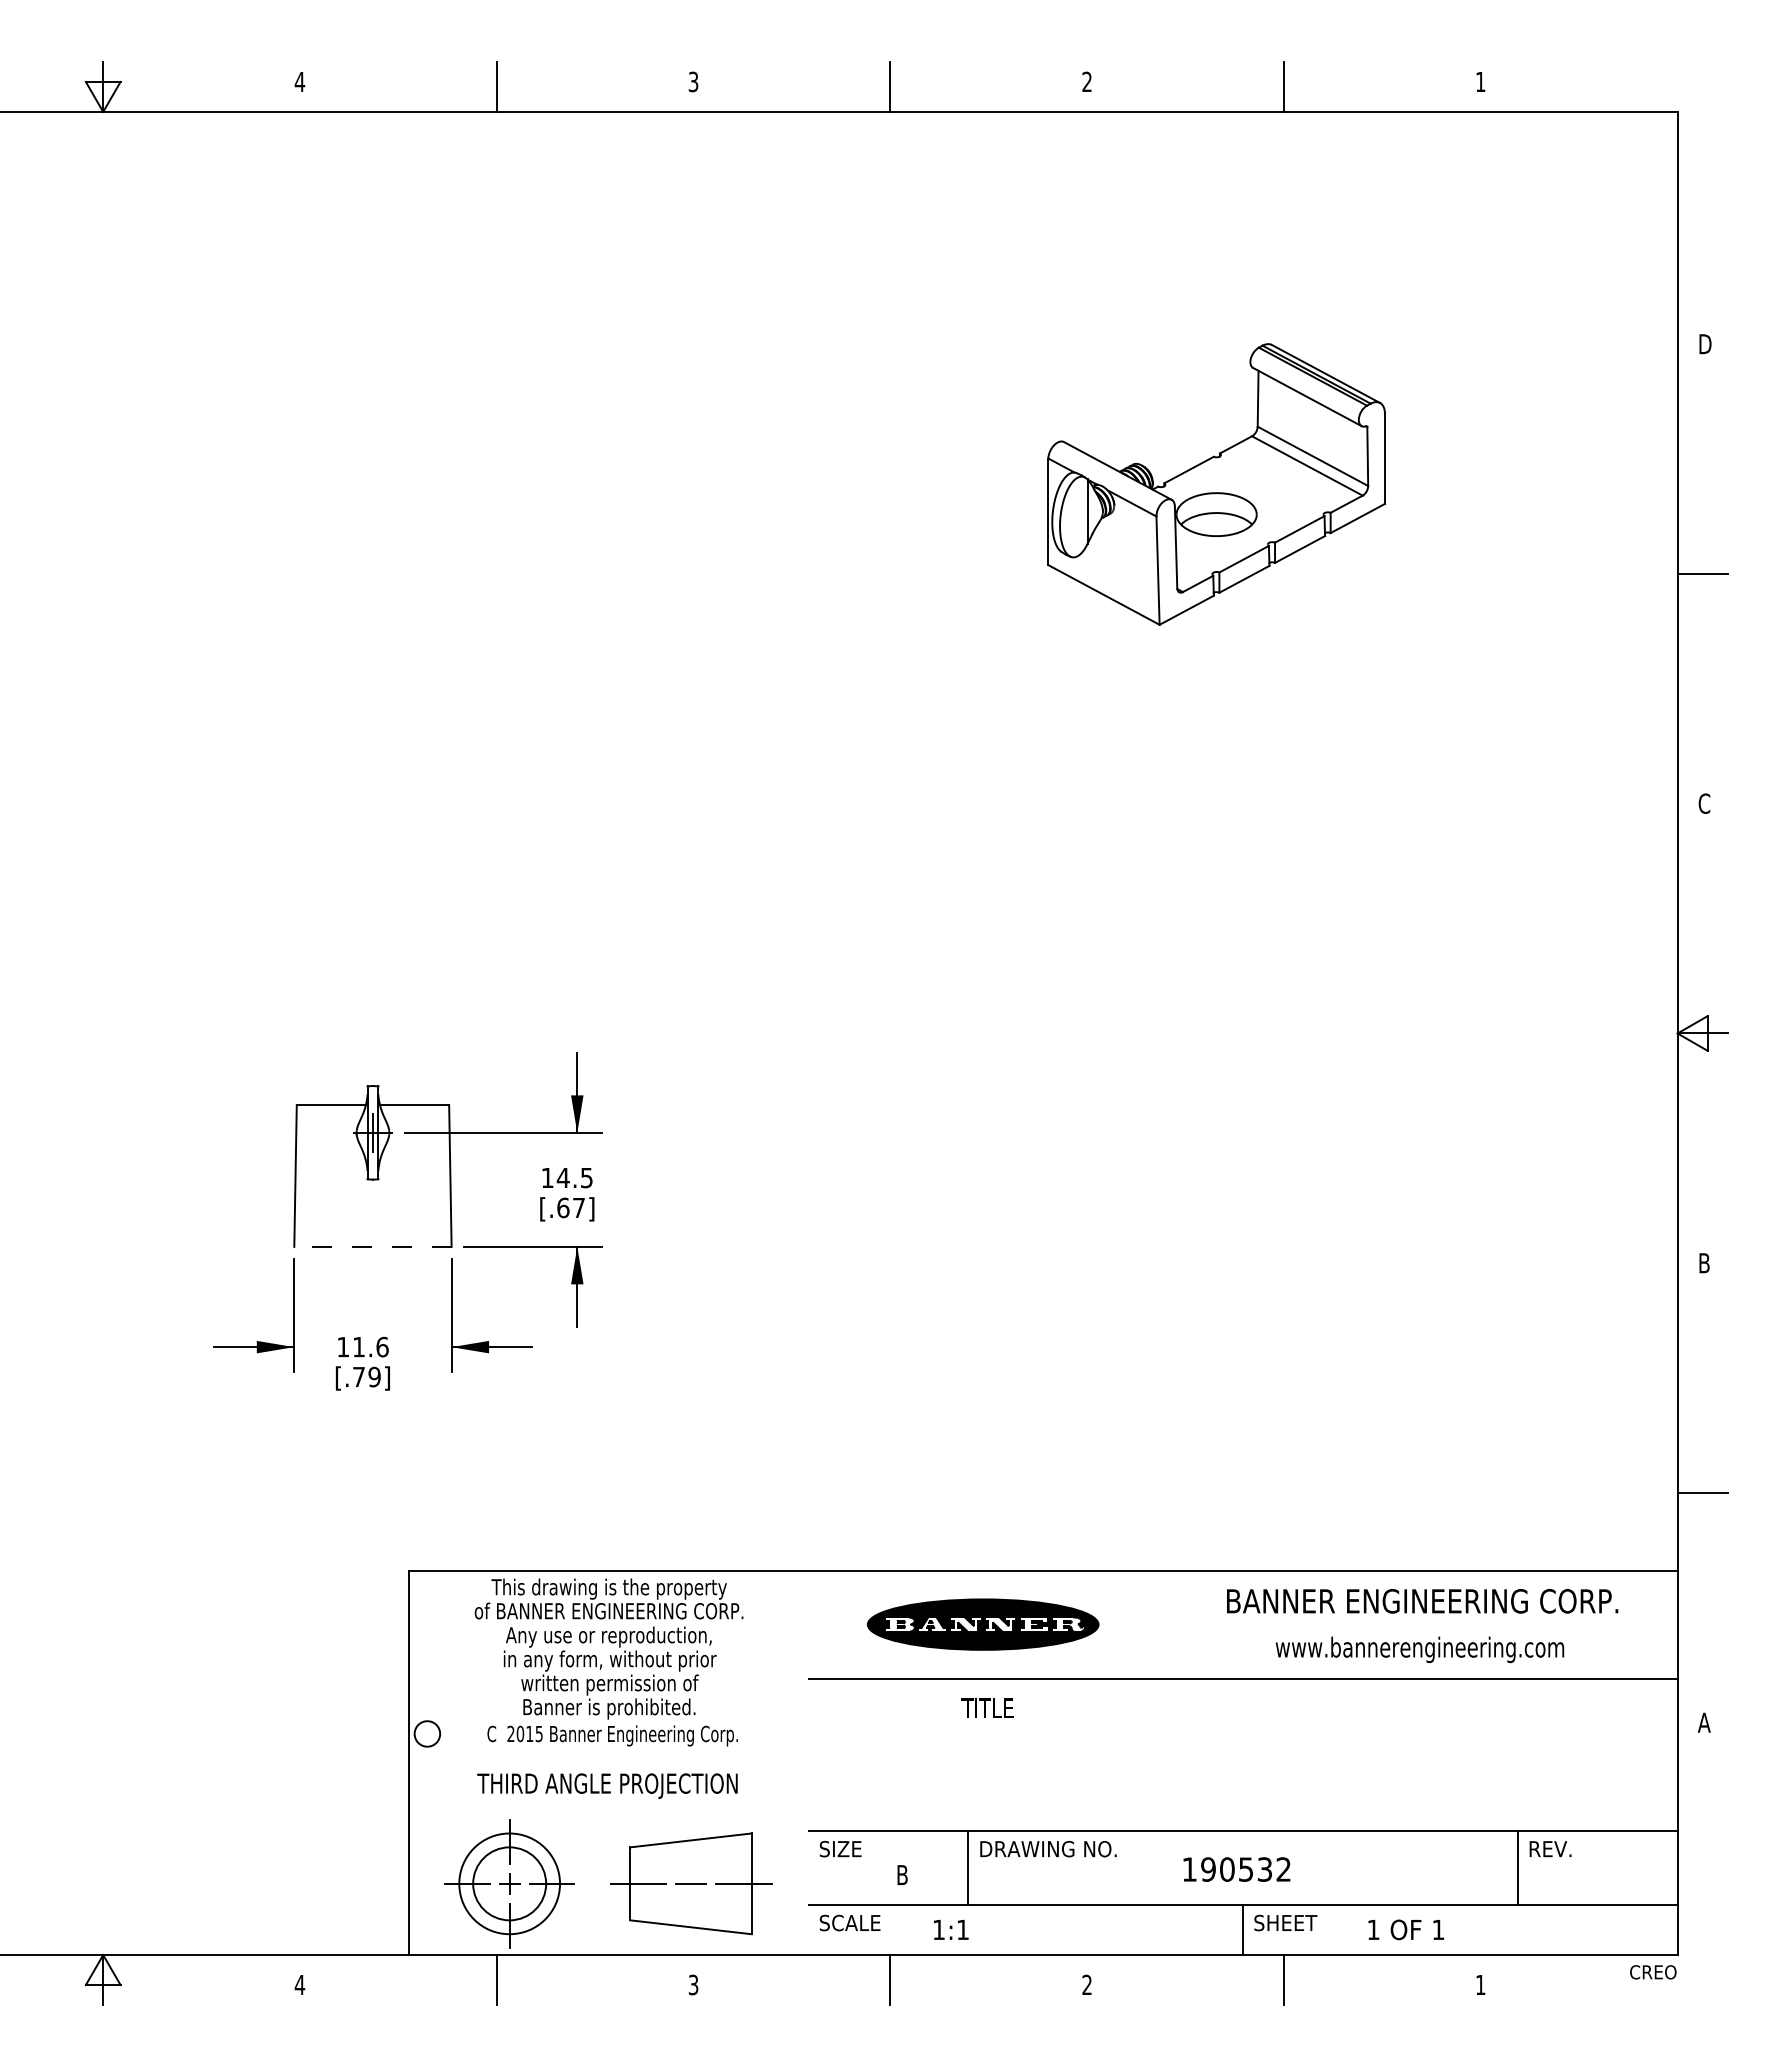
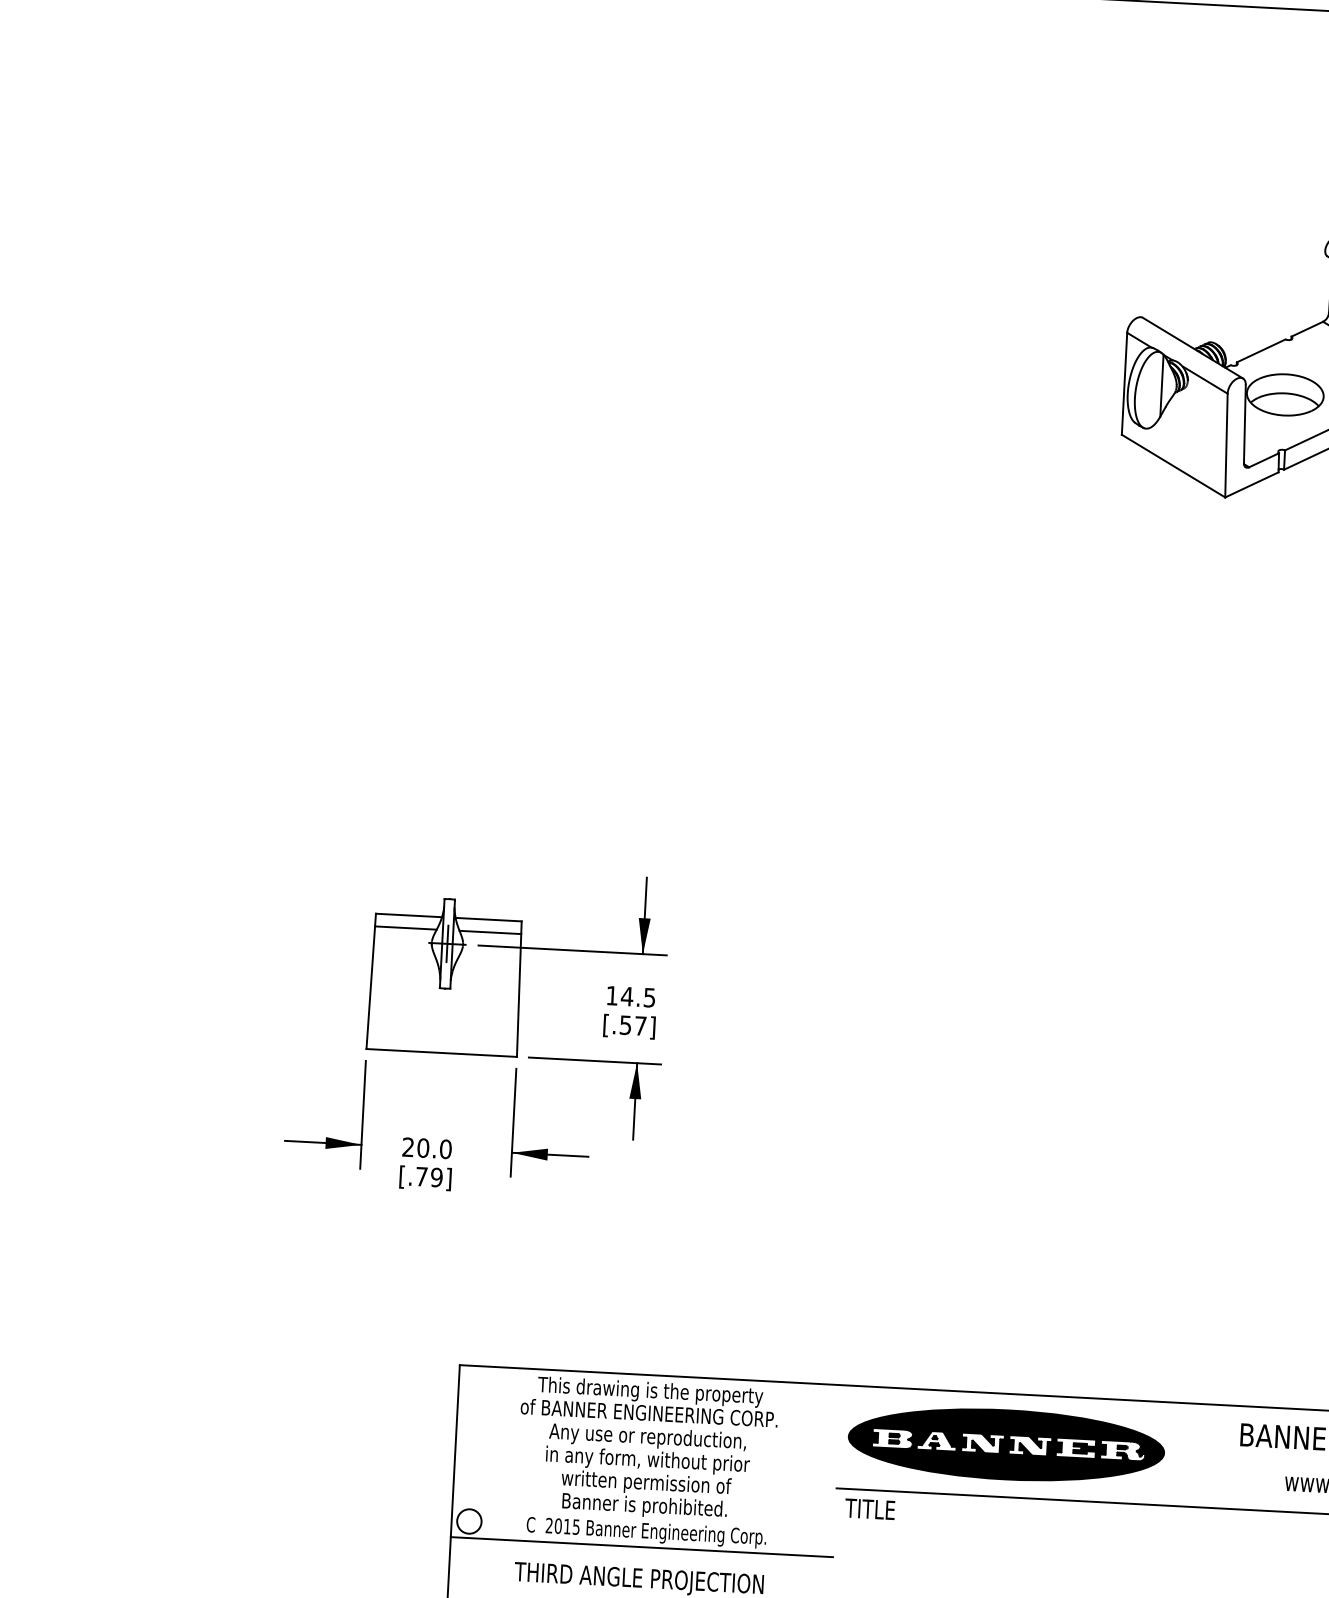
line: (328, 1118) -> (405, 927), added
line: (416, 1118) -> (489, 932), added
text: (563, 1207) -> (625, 1024), [.67] -> [.57]
line: (372, 1246) -> (441, 1052), dashed -> solid
text: (362, 1346) -> (426, 1147), 11.6 -> 20.0
part: (982, 1624) -> (1005, 1444), size x1.43
text: (987, 1707) -> (870, 1508), moved
line: (608, 1751) -> (641, 1547), added

